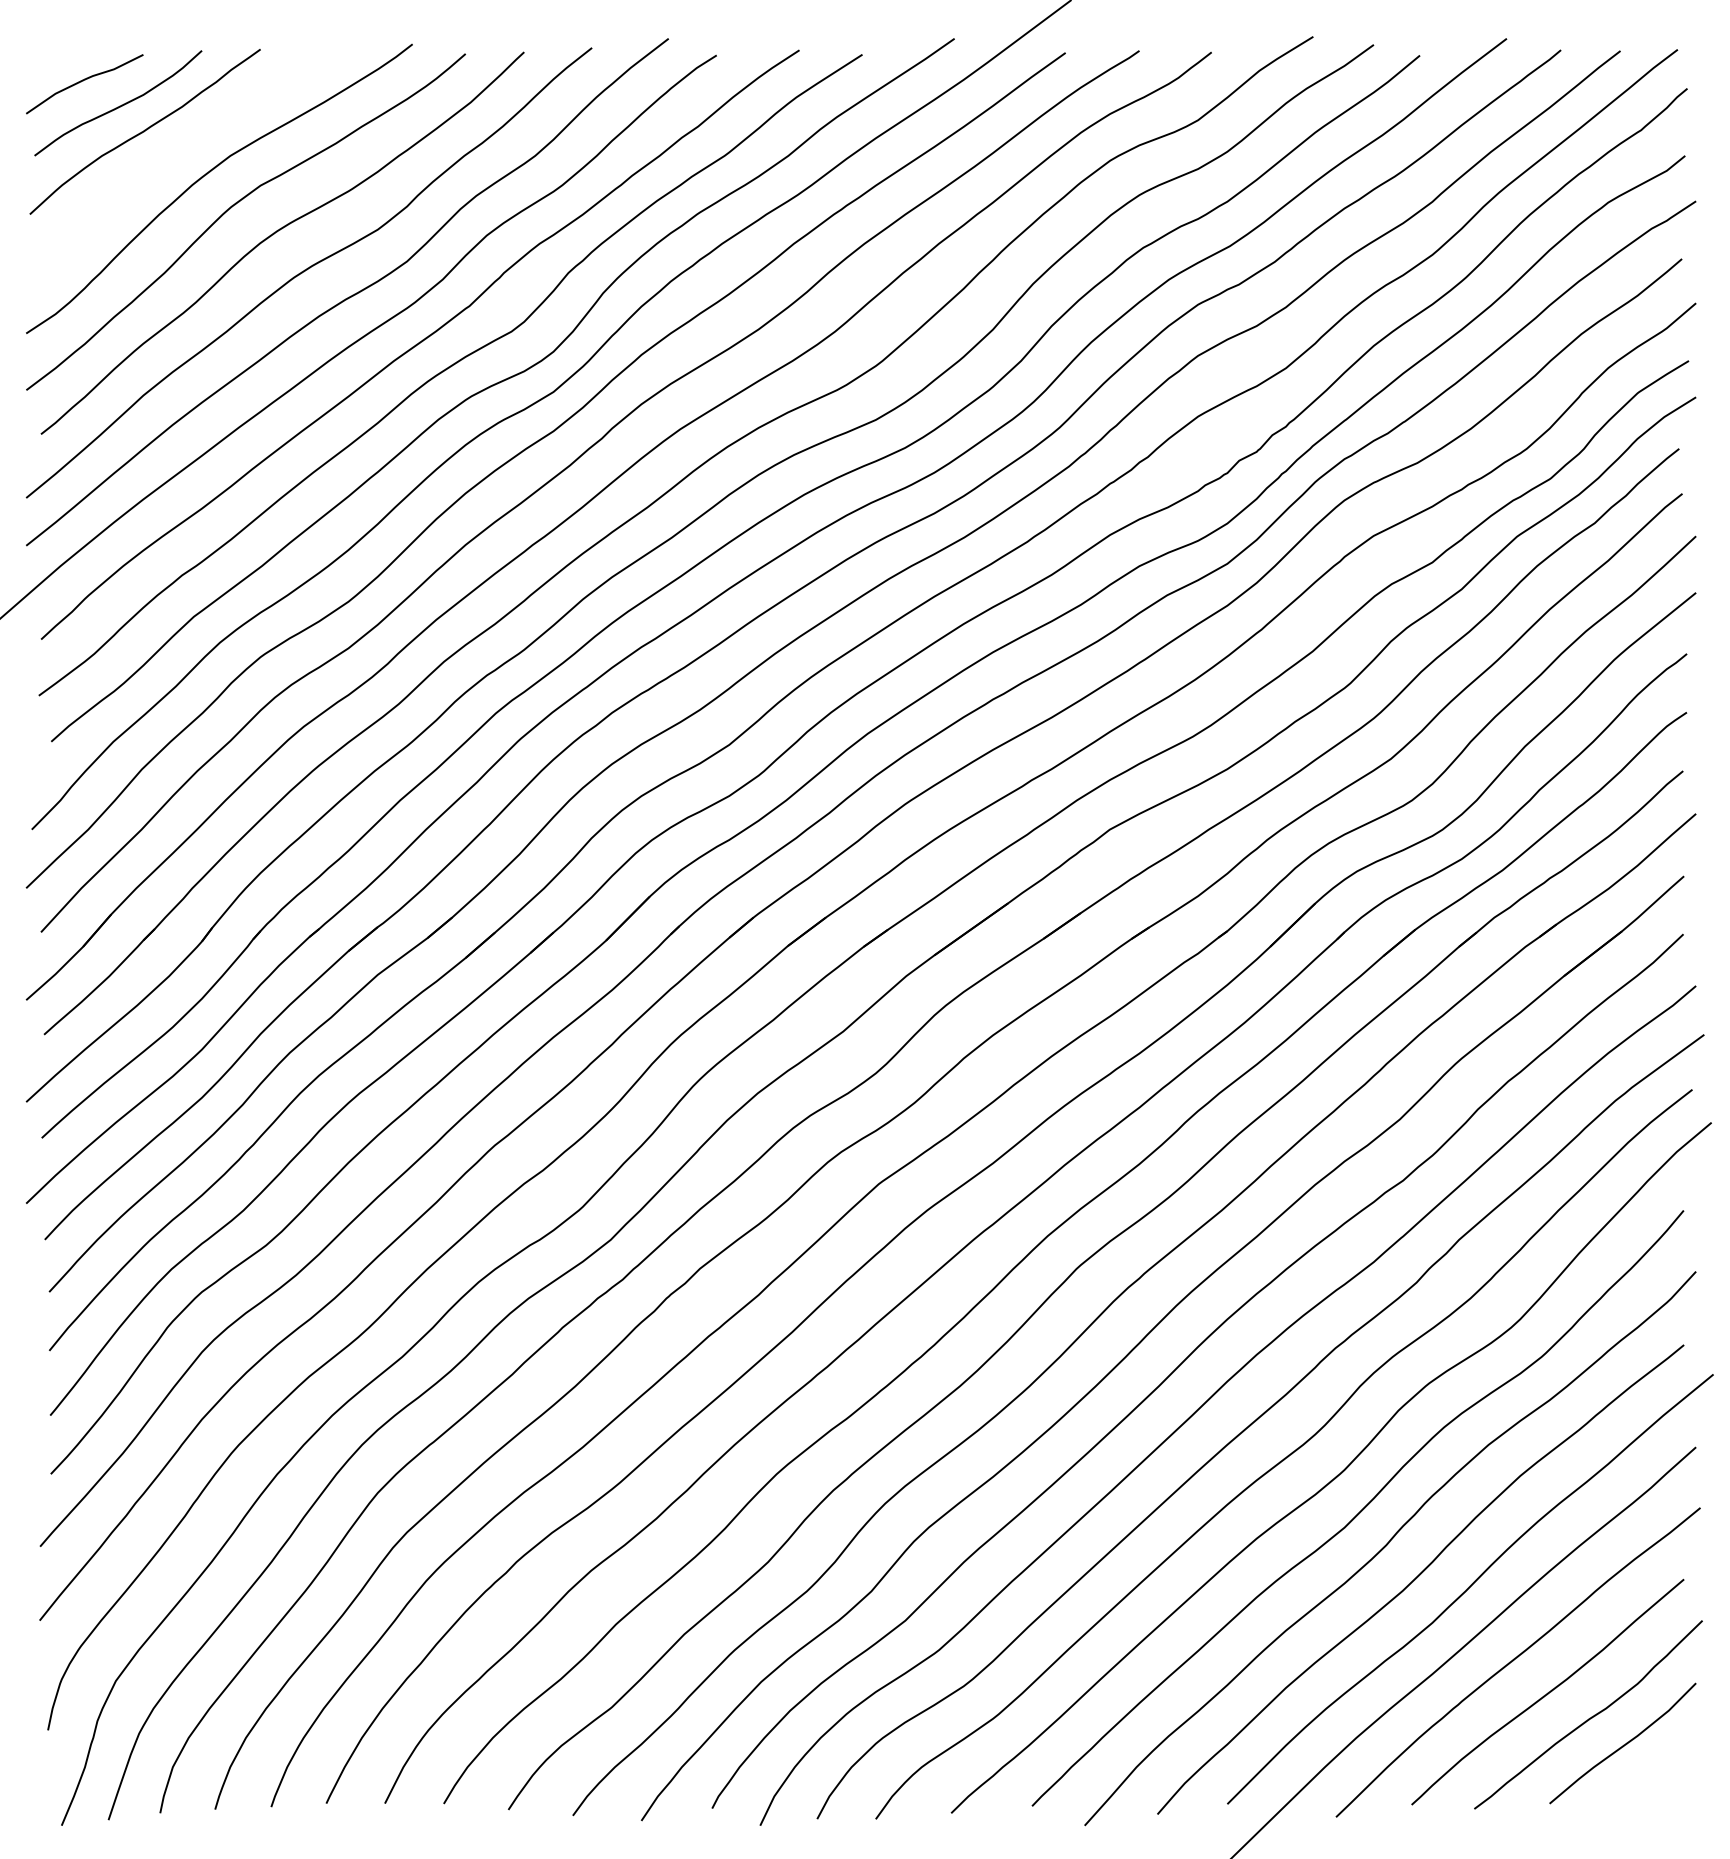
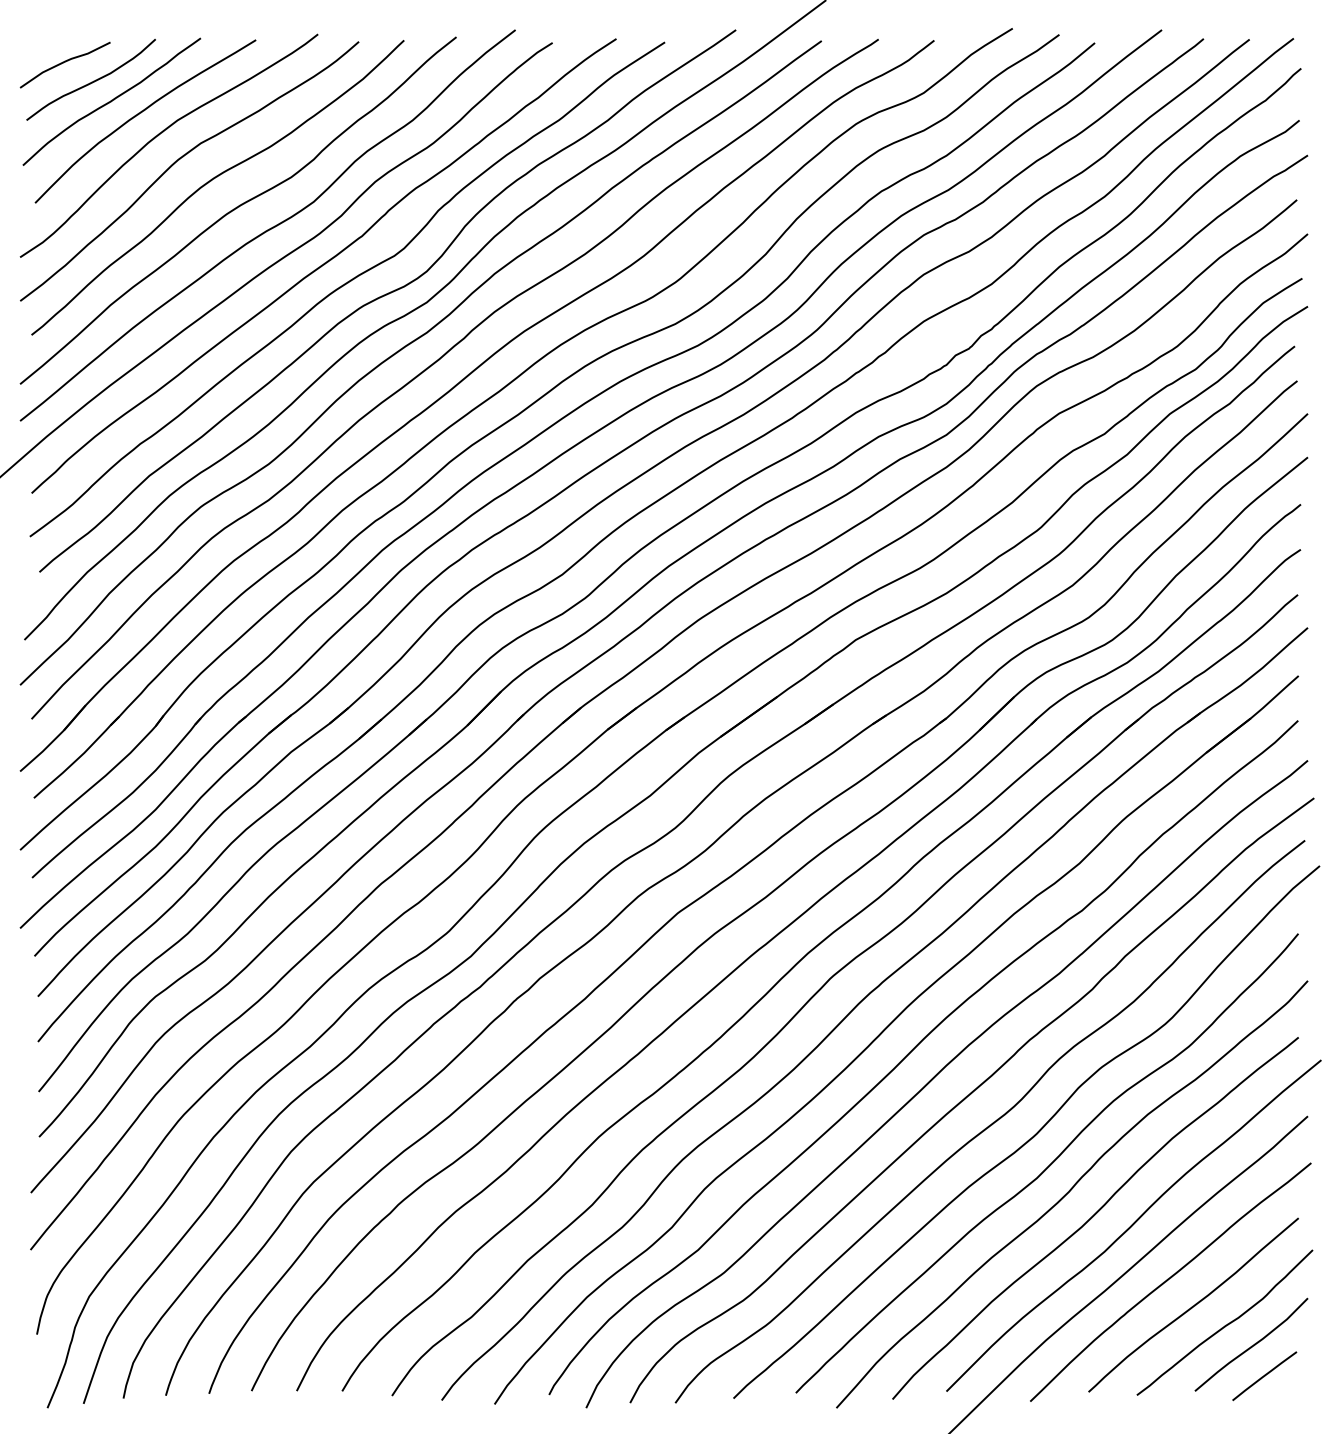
curve: (180, 148) -> (139, 114), added
line: (1640, 1784) -> (1265, 1376), added

